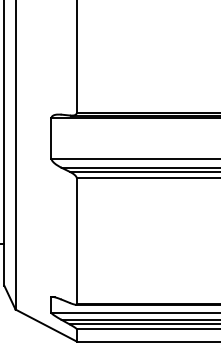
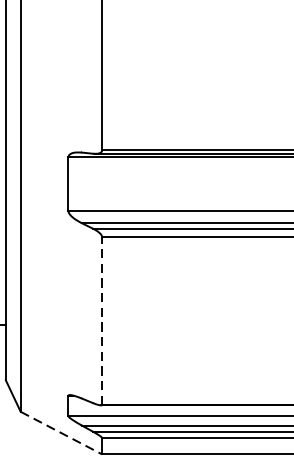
line: (76, 240) -> (101, 319), solid -> dashed
line: (46, 325) -> (61, 433), solid -> dashed

